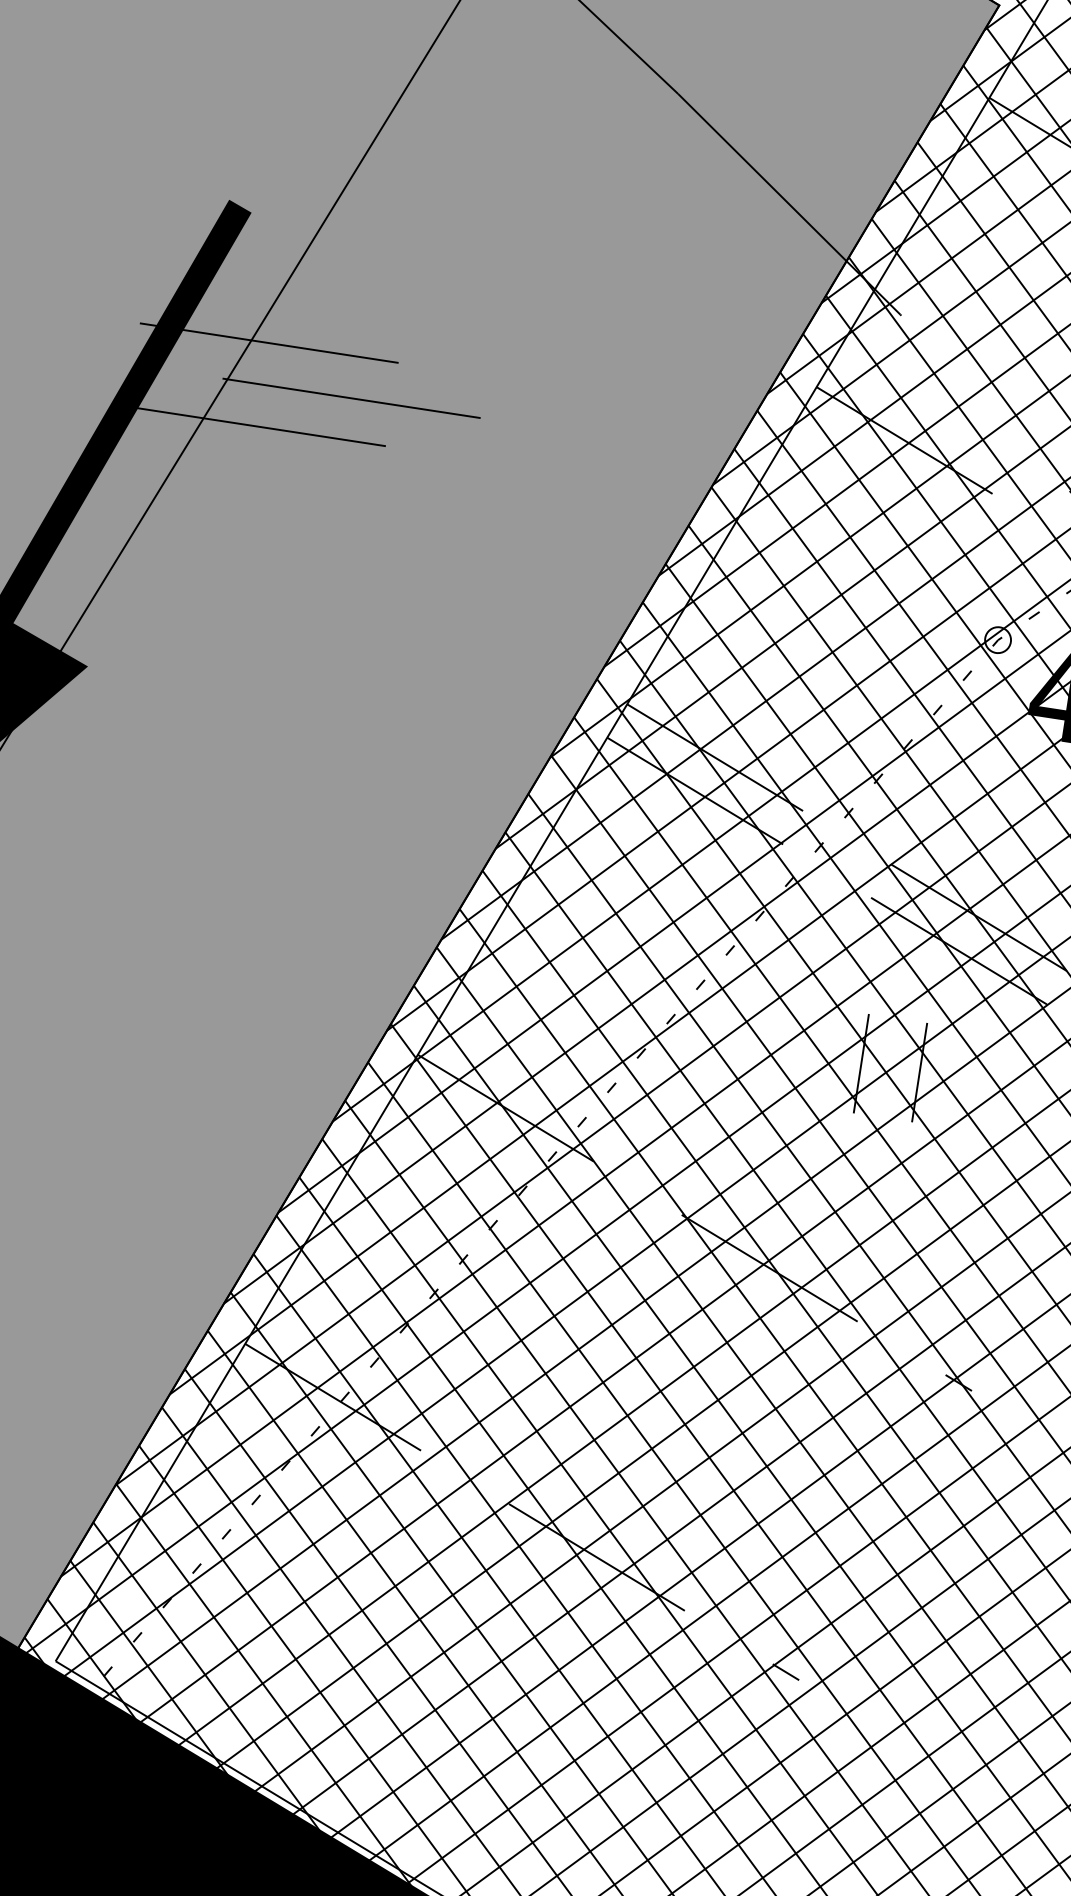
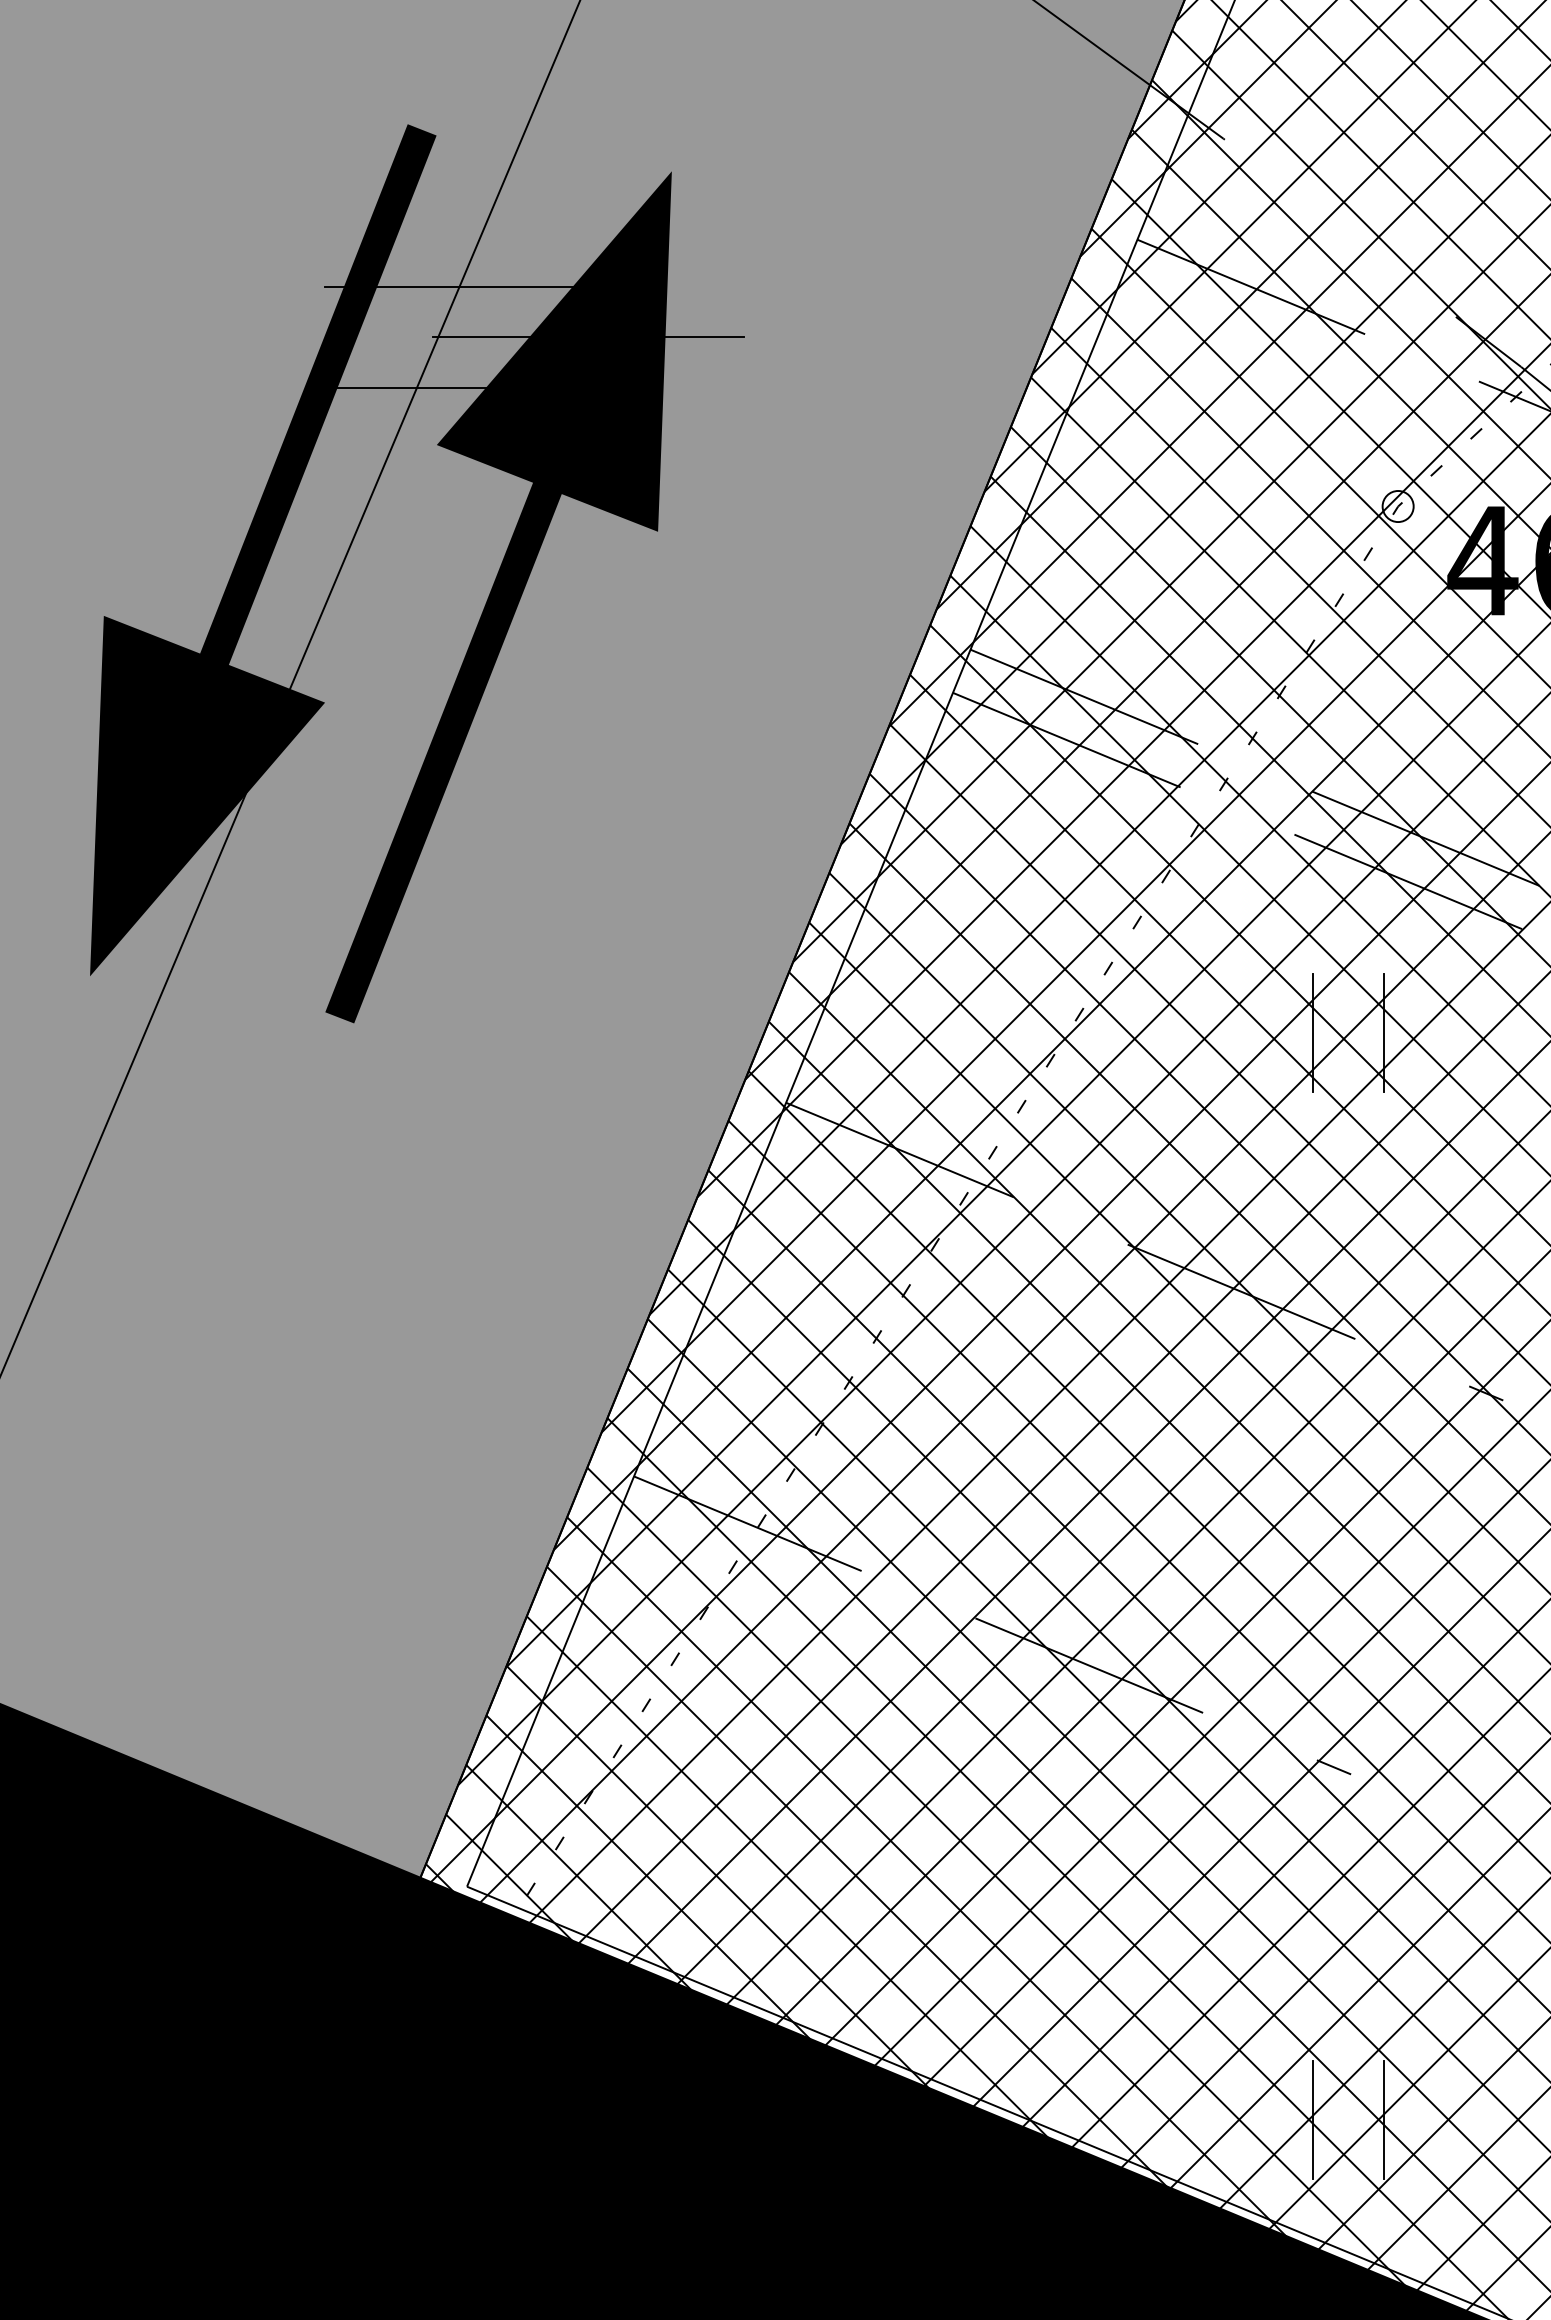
fill: (244, 601) -> (498, 597), added

